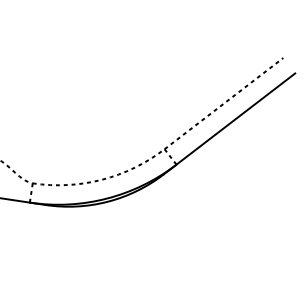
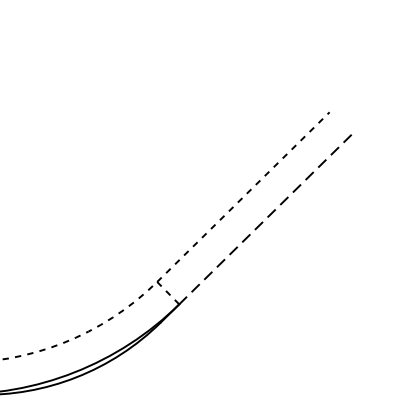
line: (235, 119) -> (264, 220), solid -> dashed

